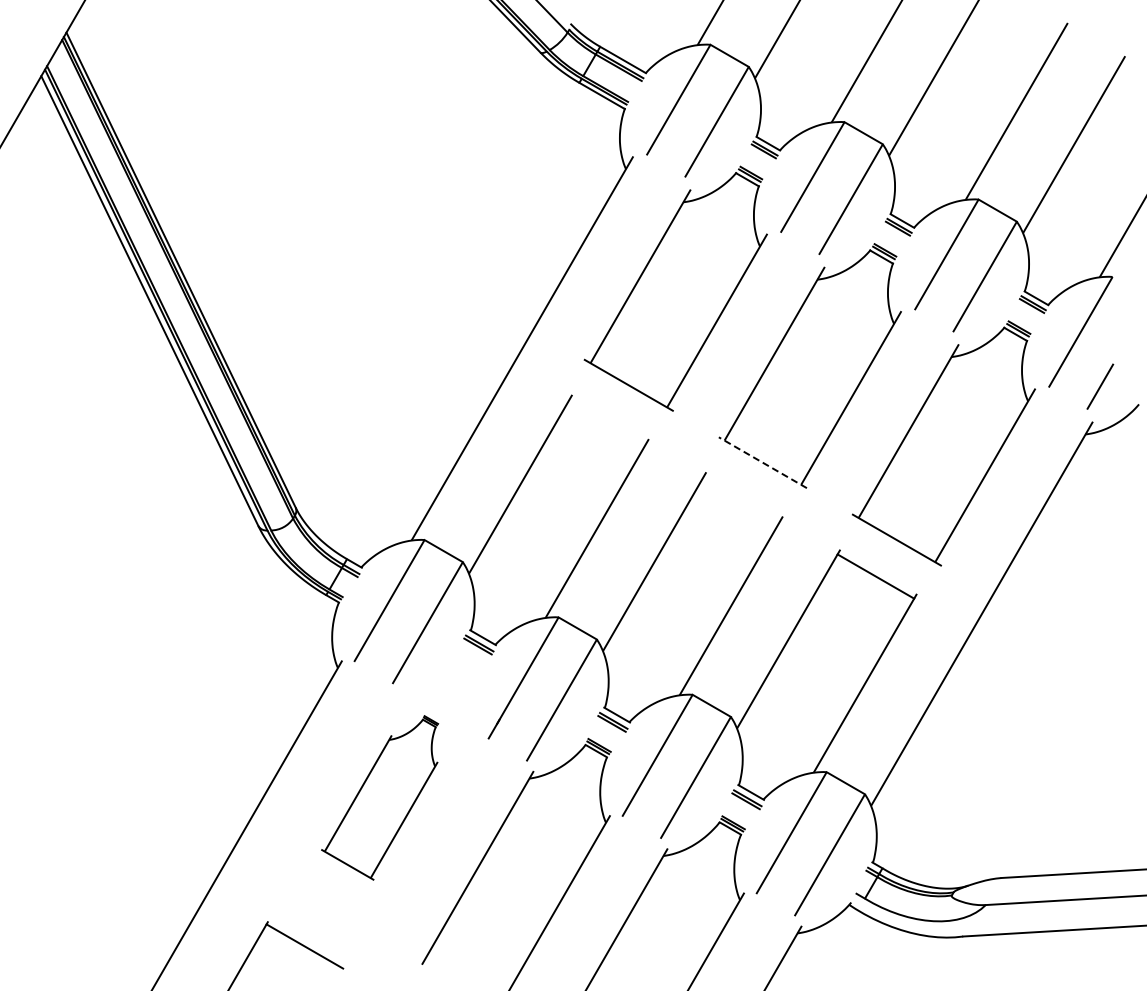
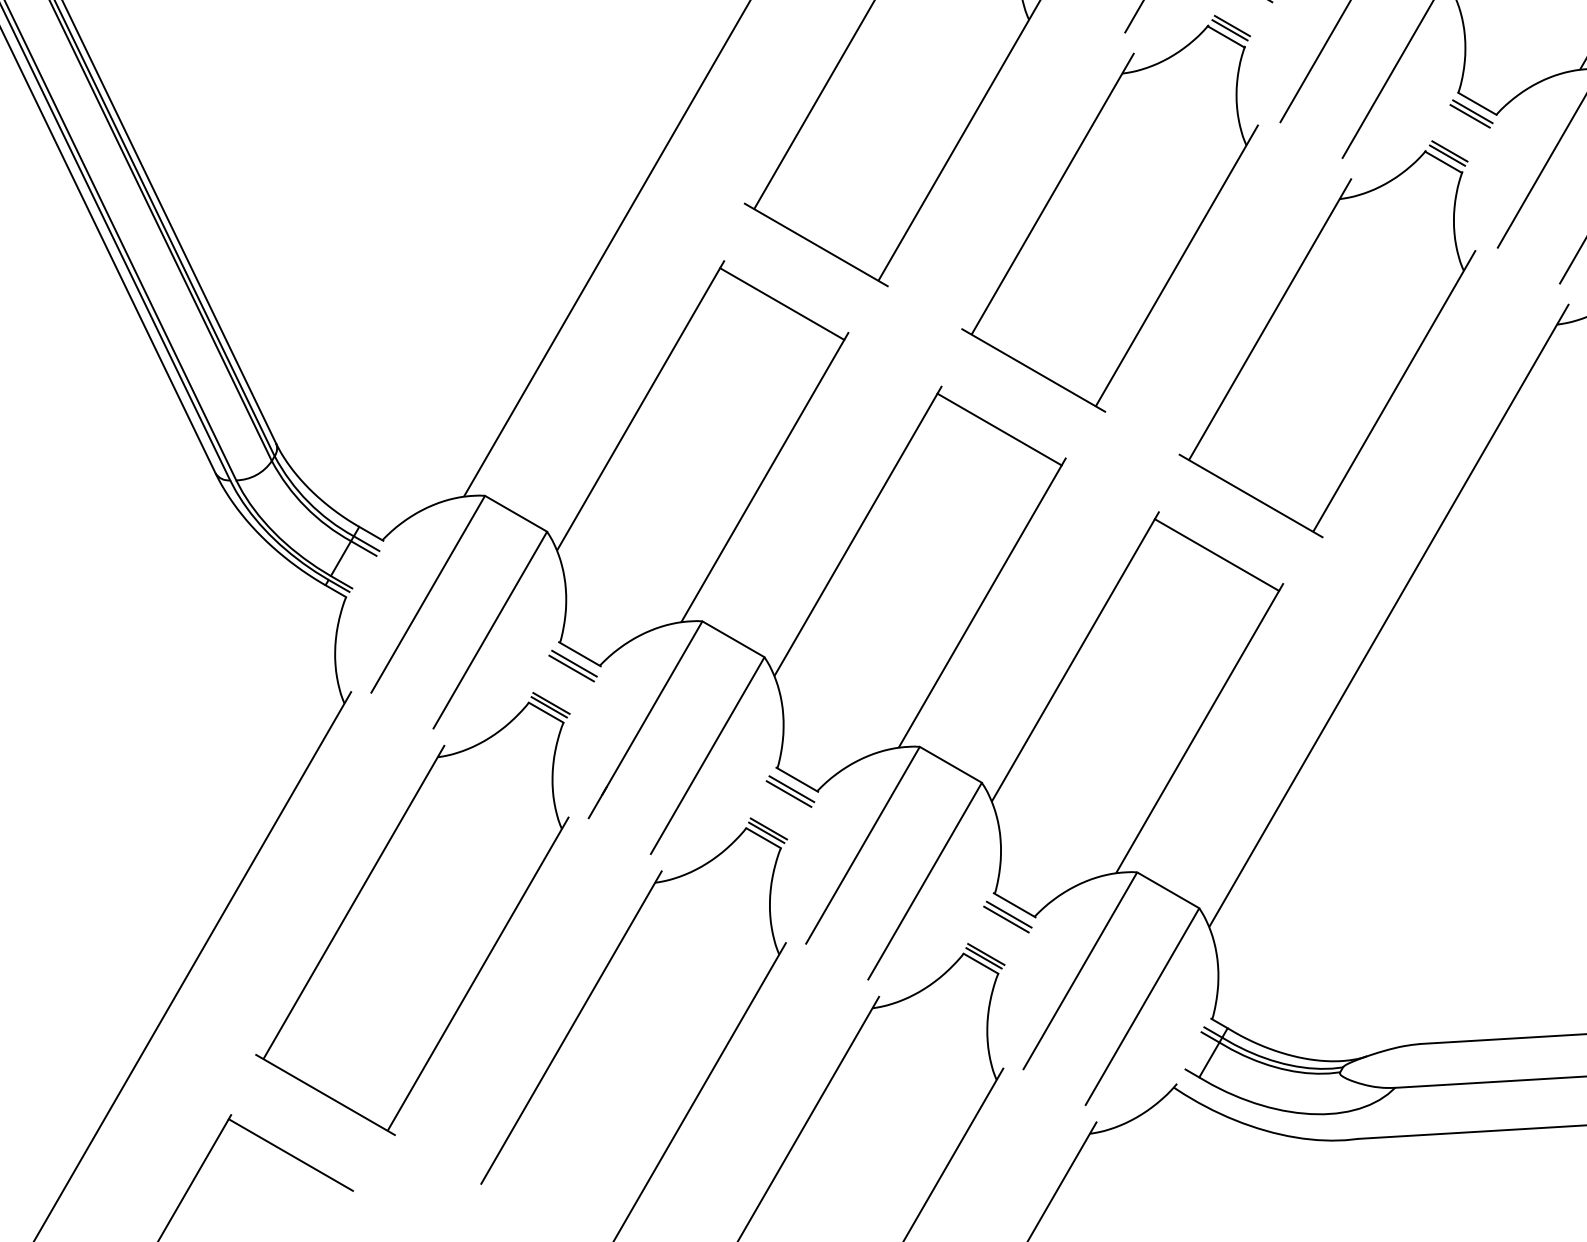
line: (607, 421) -> (781, 303), added
line: (762, 462) -> (1033, 370), dashed -> solid
line: (741, 499) -> (999, 430), added
part: (379, 797) -> (411, 913), size x1.67

